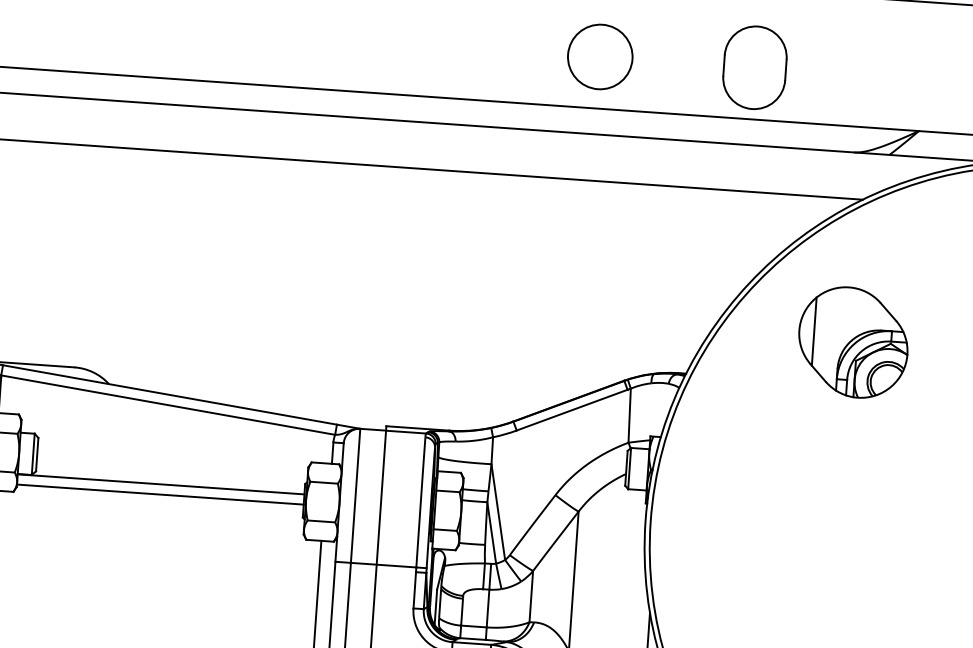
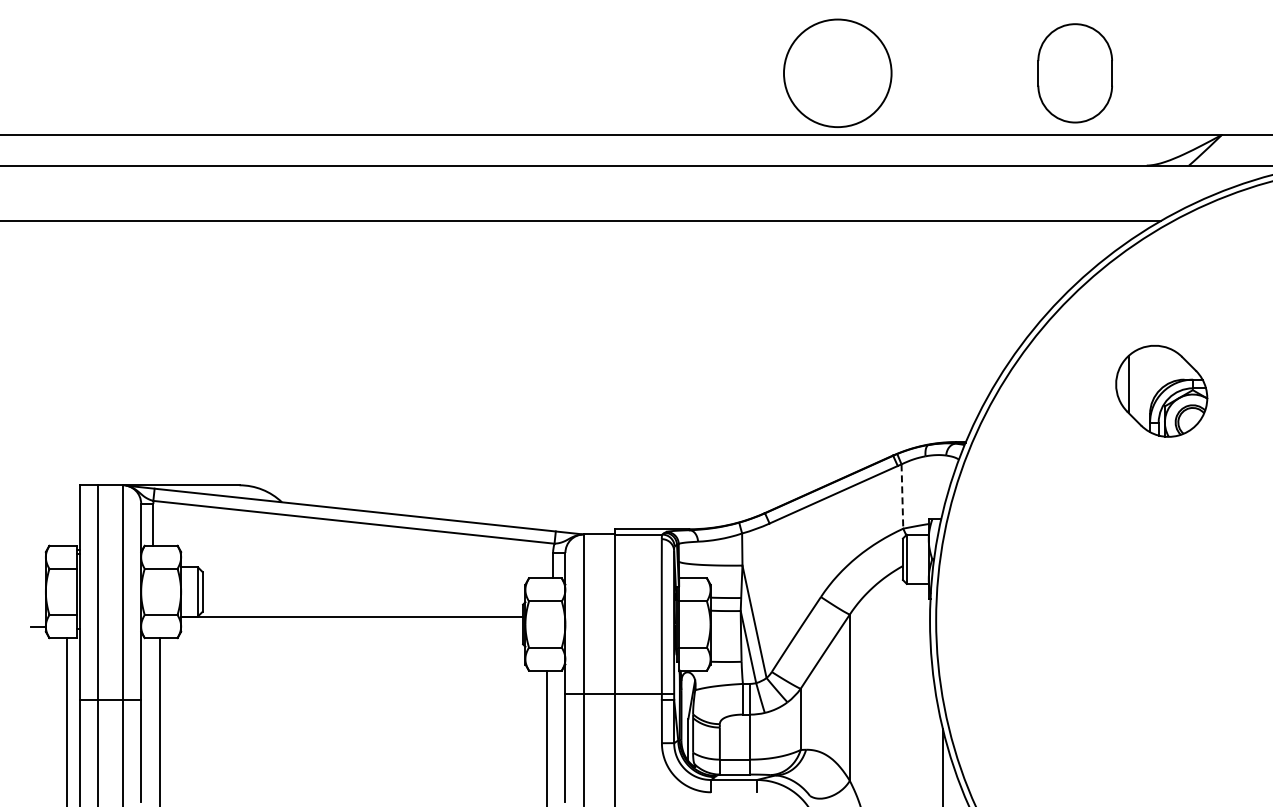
circle: (600, 56) -> (837, 72), size x1.4
part: (754, 67) -> (1074, 73), moved
part: (853, 342) -> (1161, 391), size x0.7
line: (629, 416) -> (902, 497), solid -> dashed
line: (160, 494) -> (352, 629), removed

